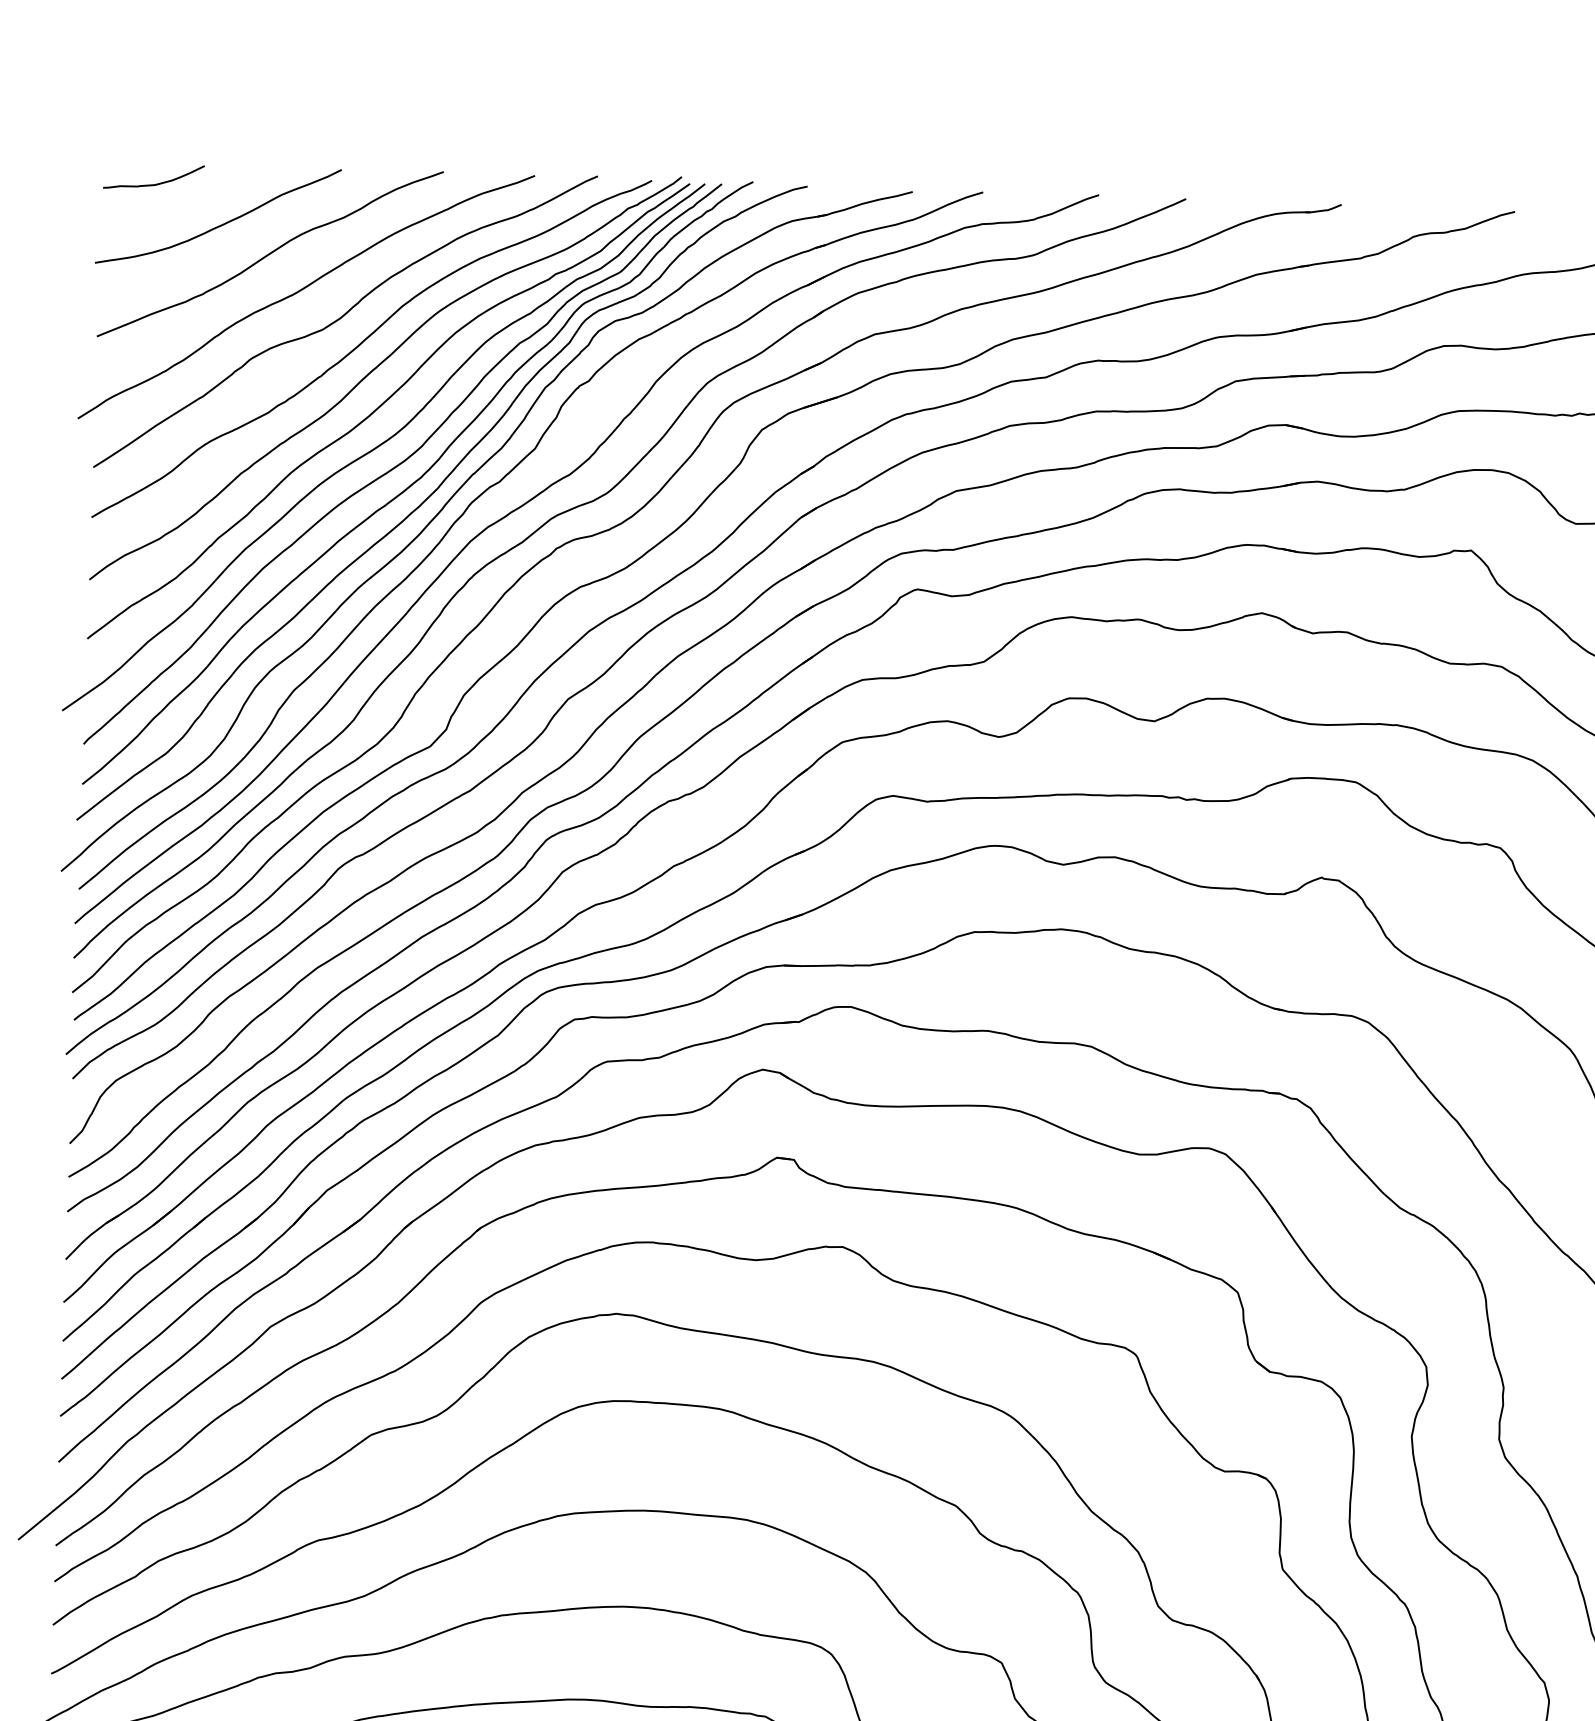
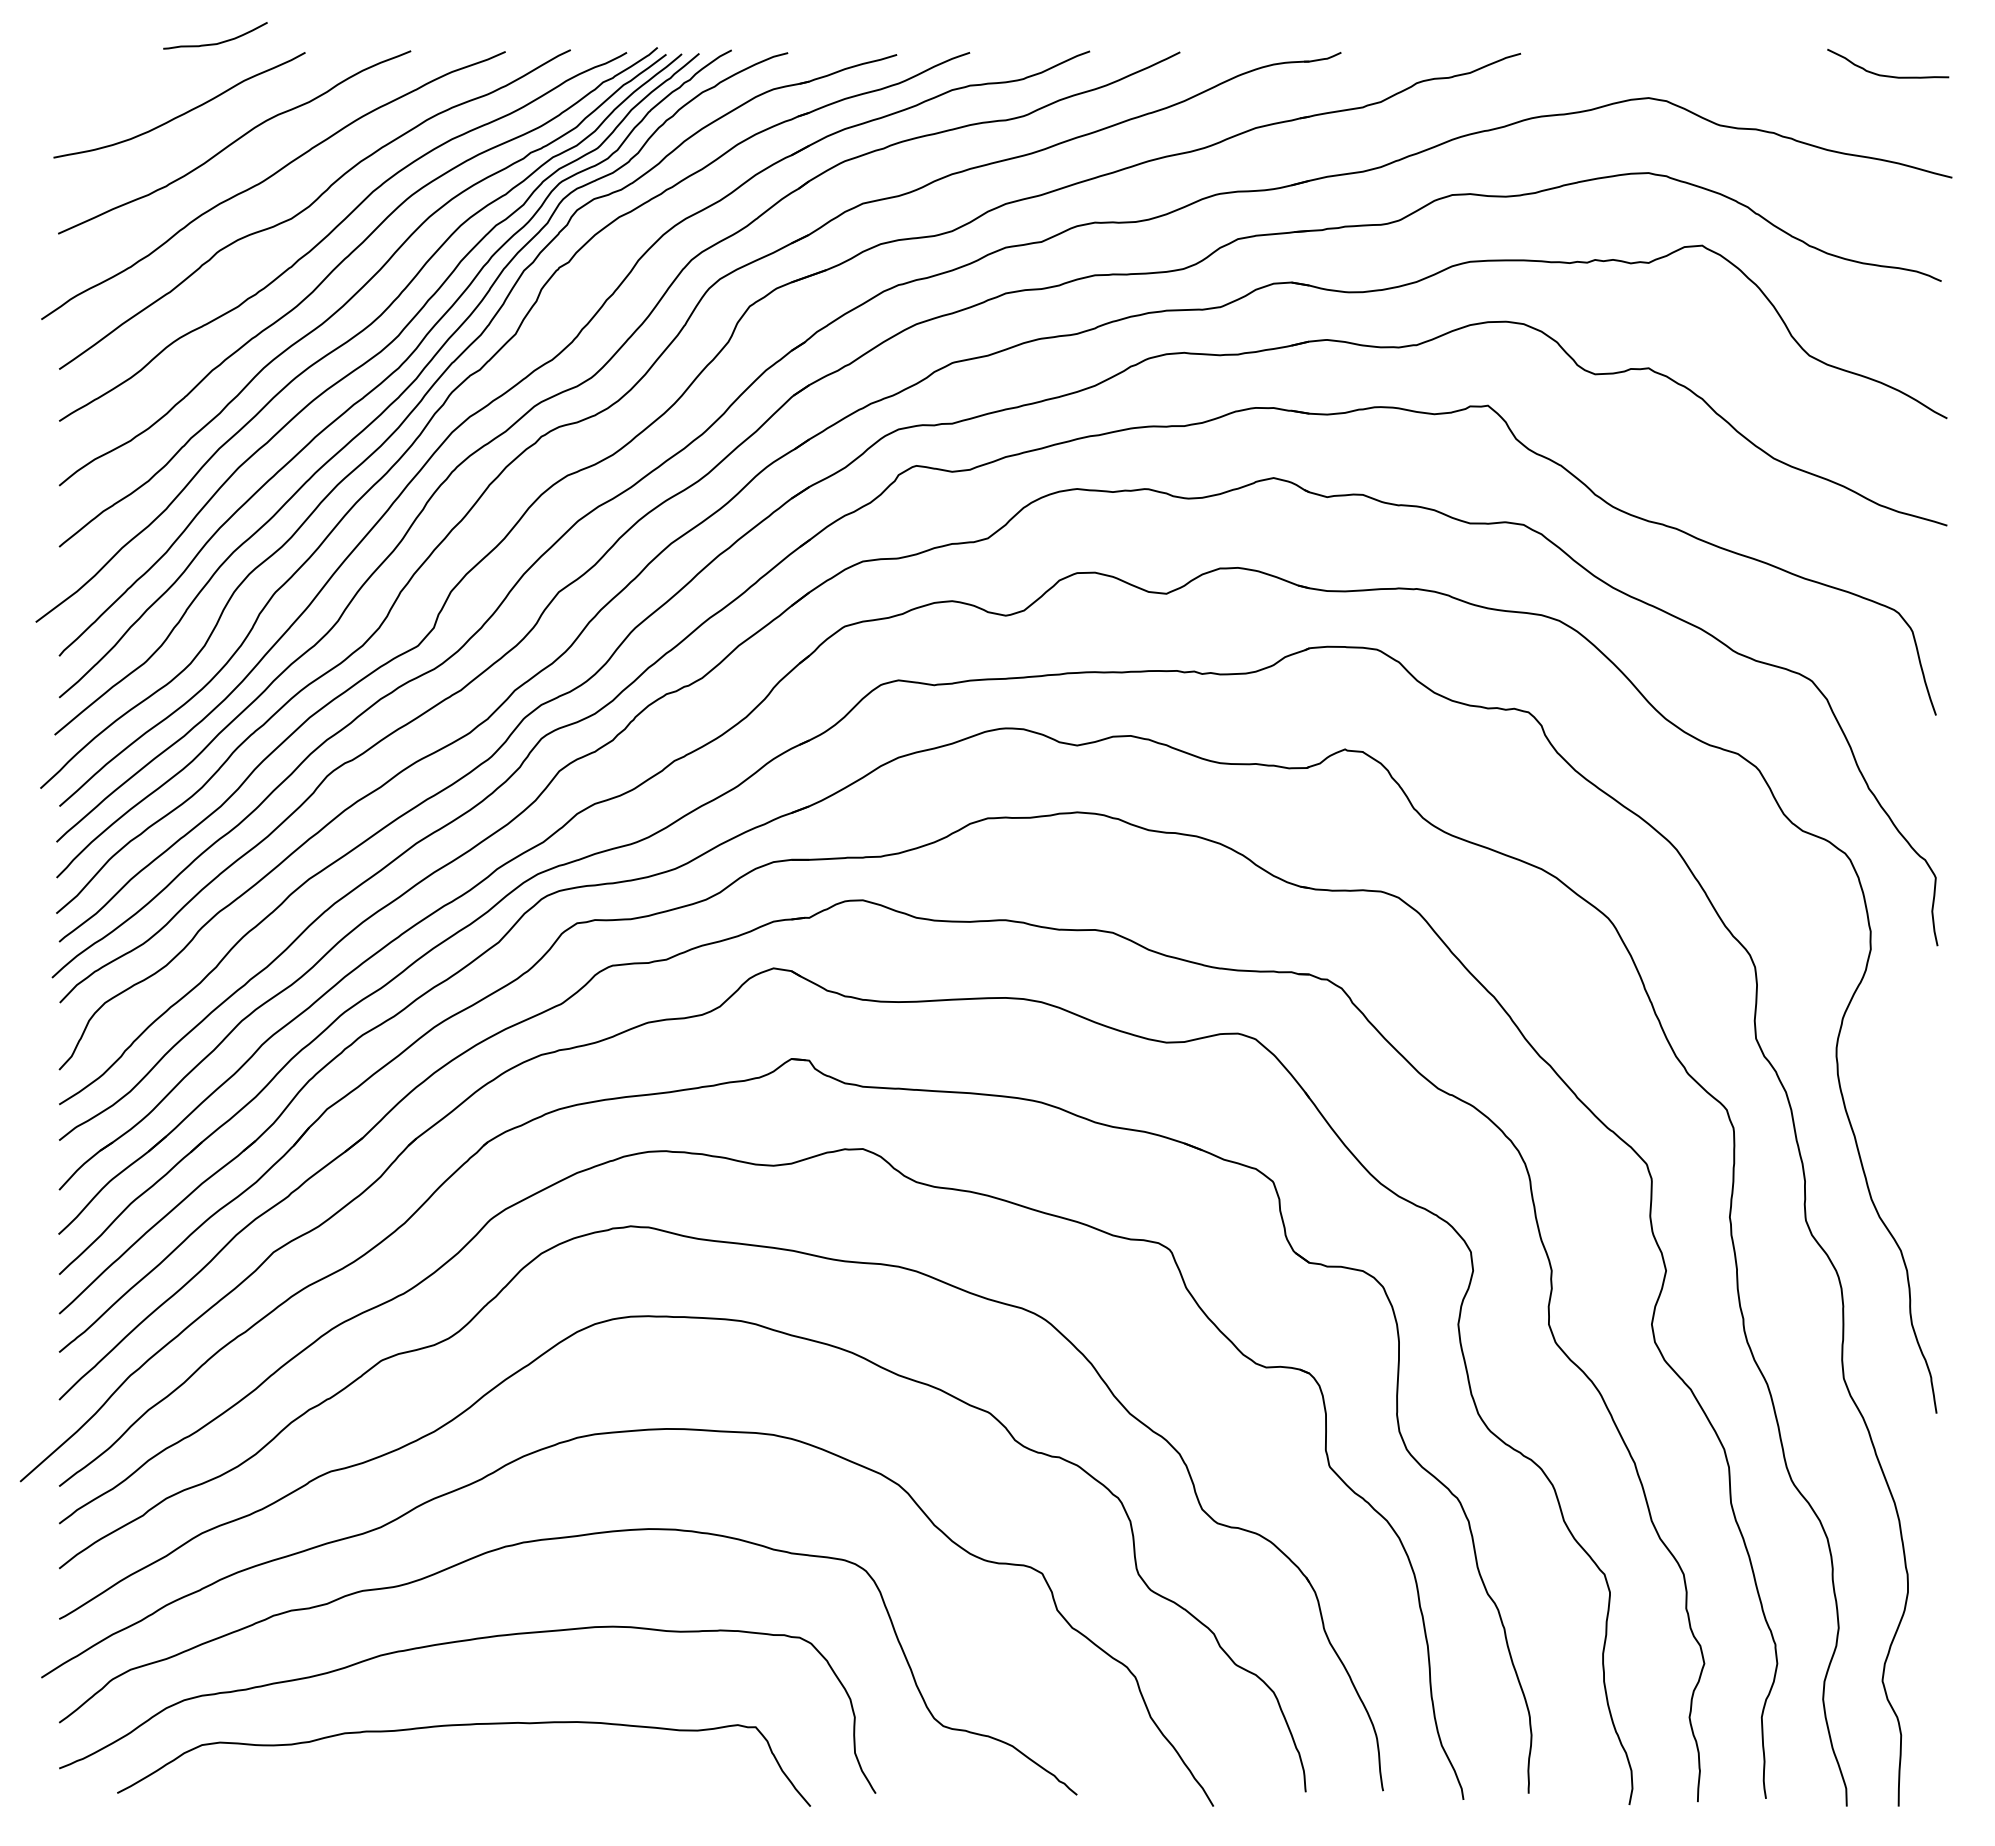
curve: (155, 183) -> (217, 42), moved

